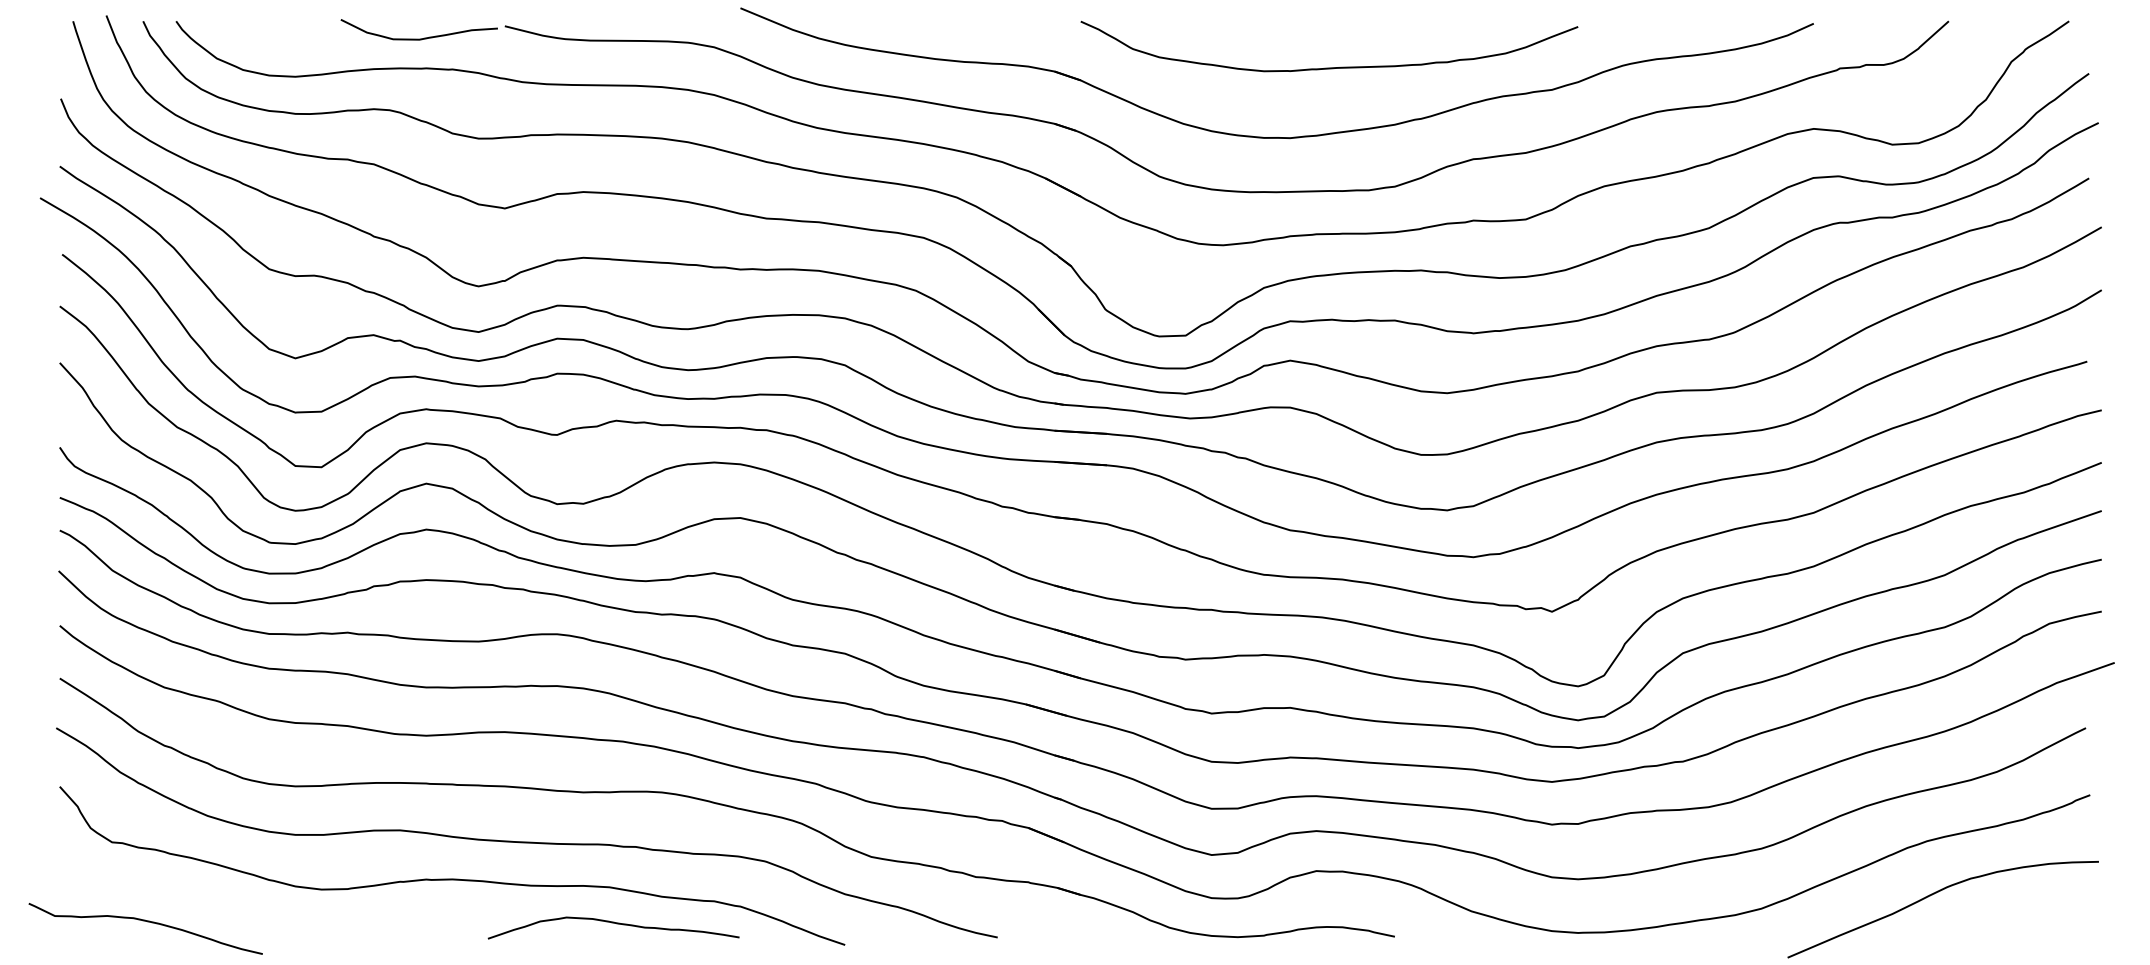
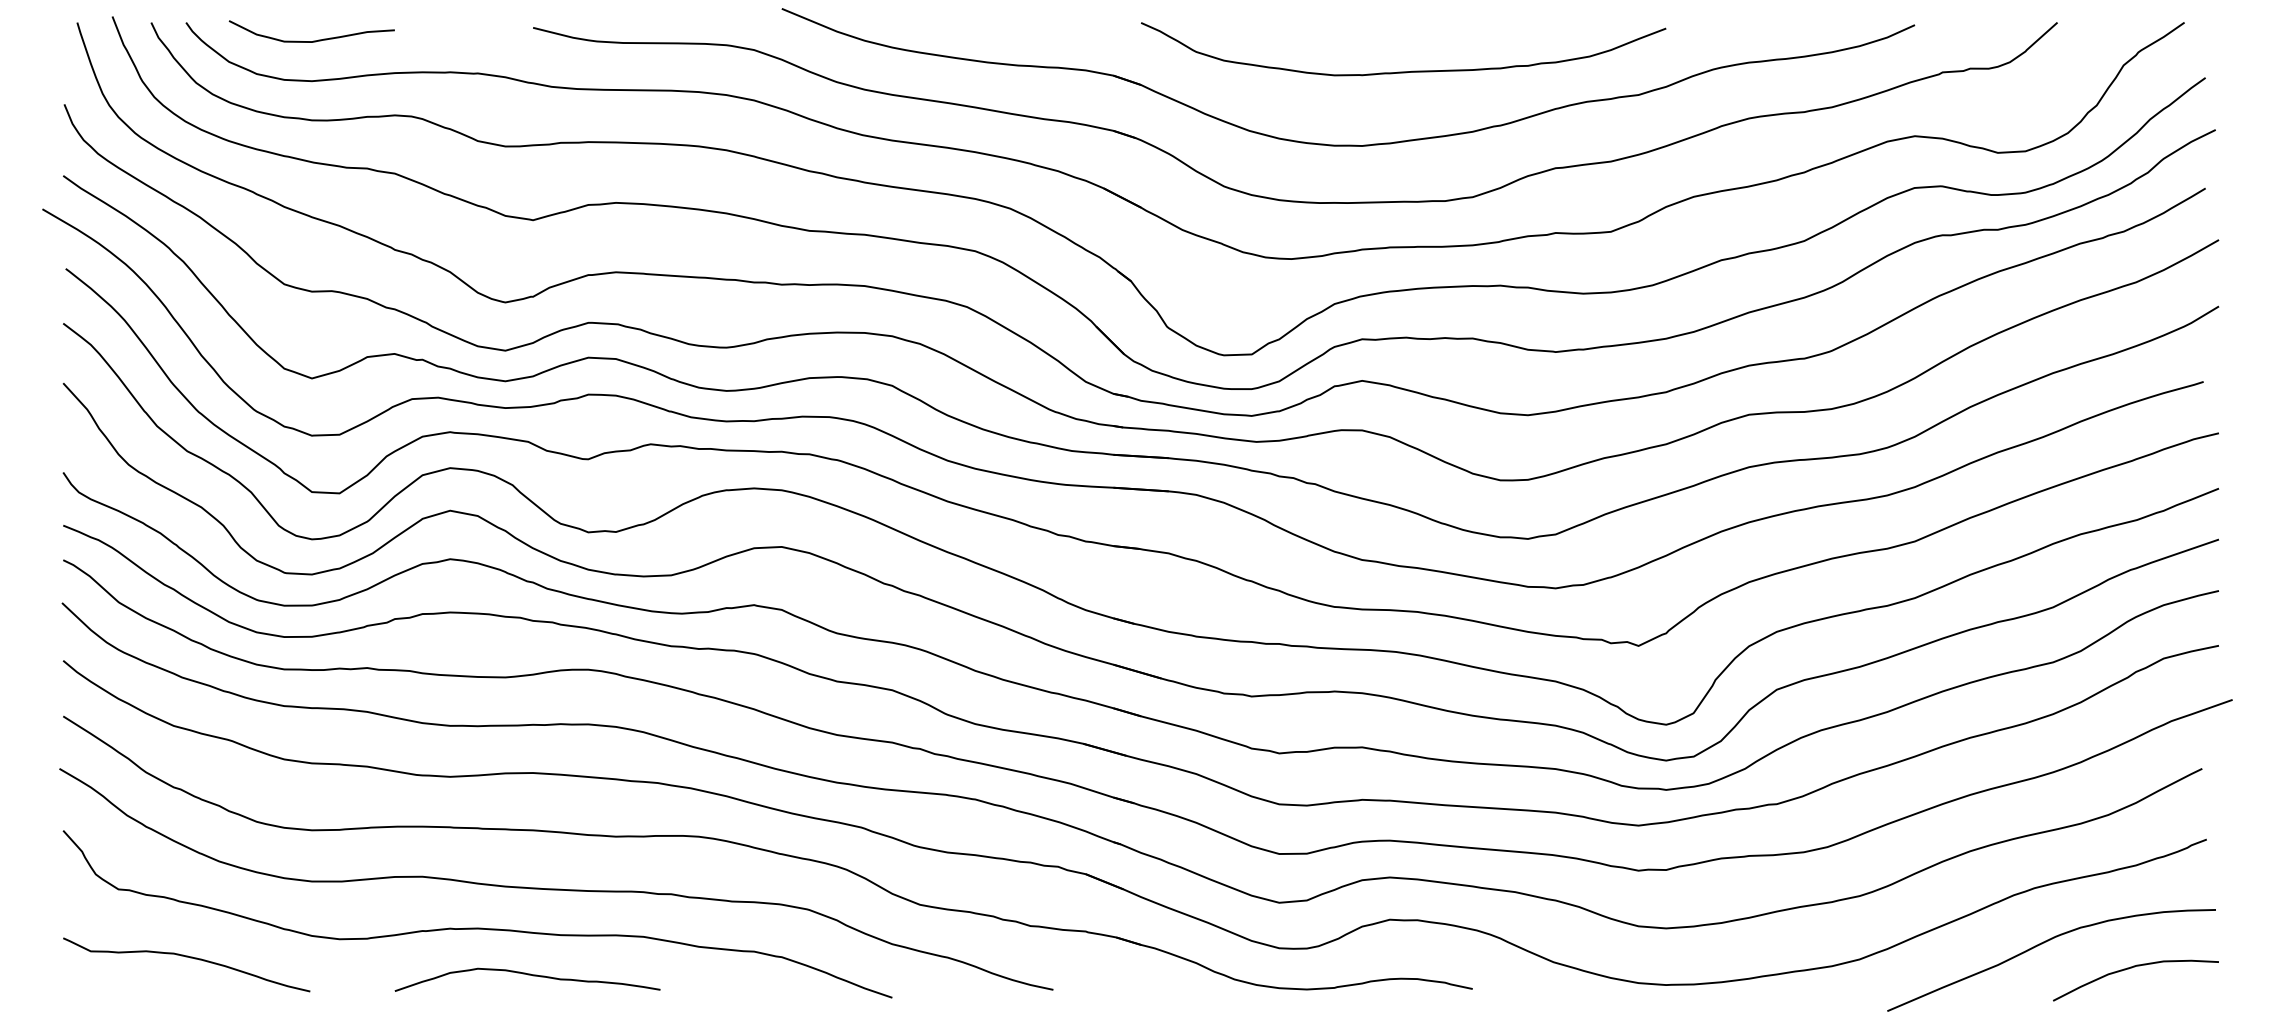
curve: (418, 38) -> (311, 40), moved
curve: (2018, 917) -> (2131, 968), added
curve: (147, 922) -> (188, 958), moved
curve: (613, 923) -> (527, 975), moved

